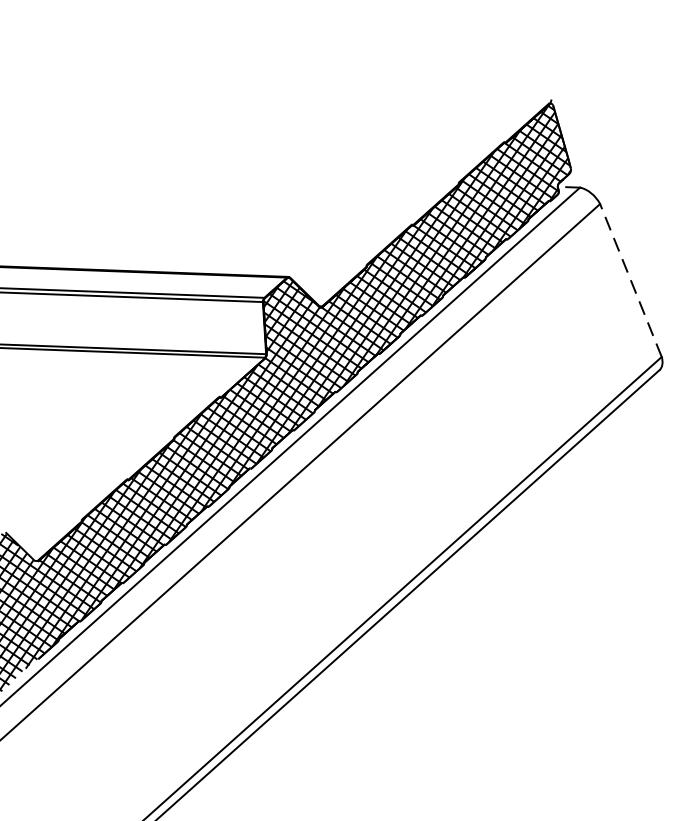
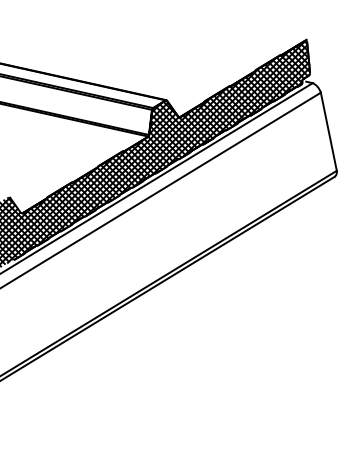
line: (630, 280) -> (328, 131), dashed -> solid

